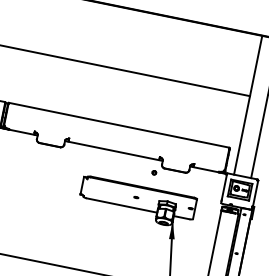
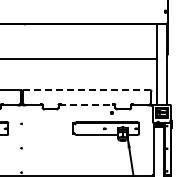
line: (118, 125) -> (86, 90), solid -> dashed
line: (114, 151) -> (87, 105), solid -> dashed

